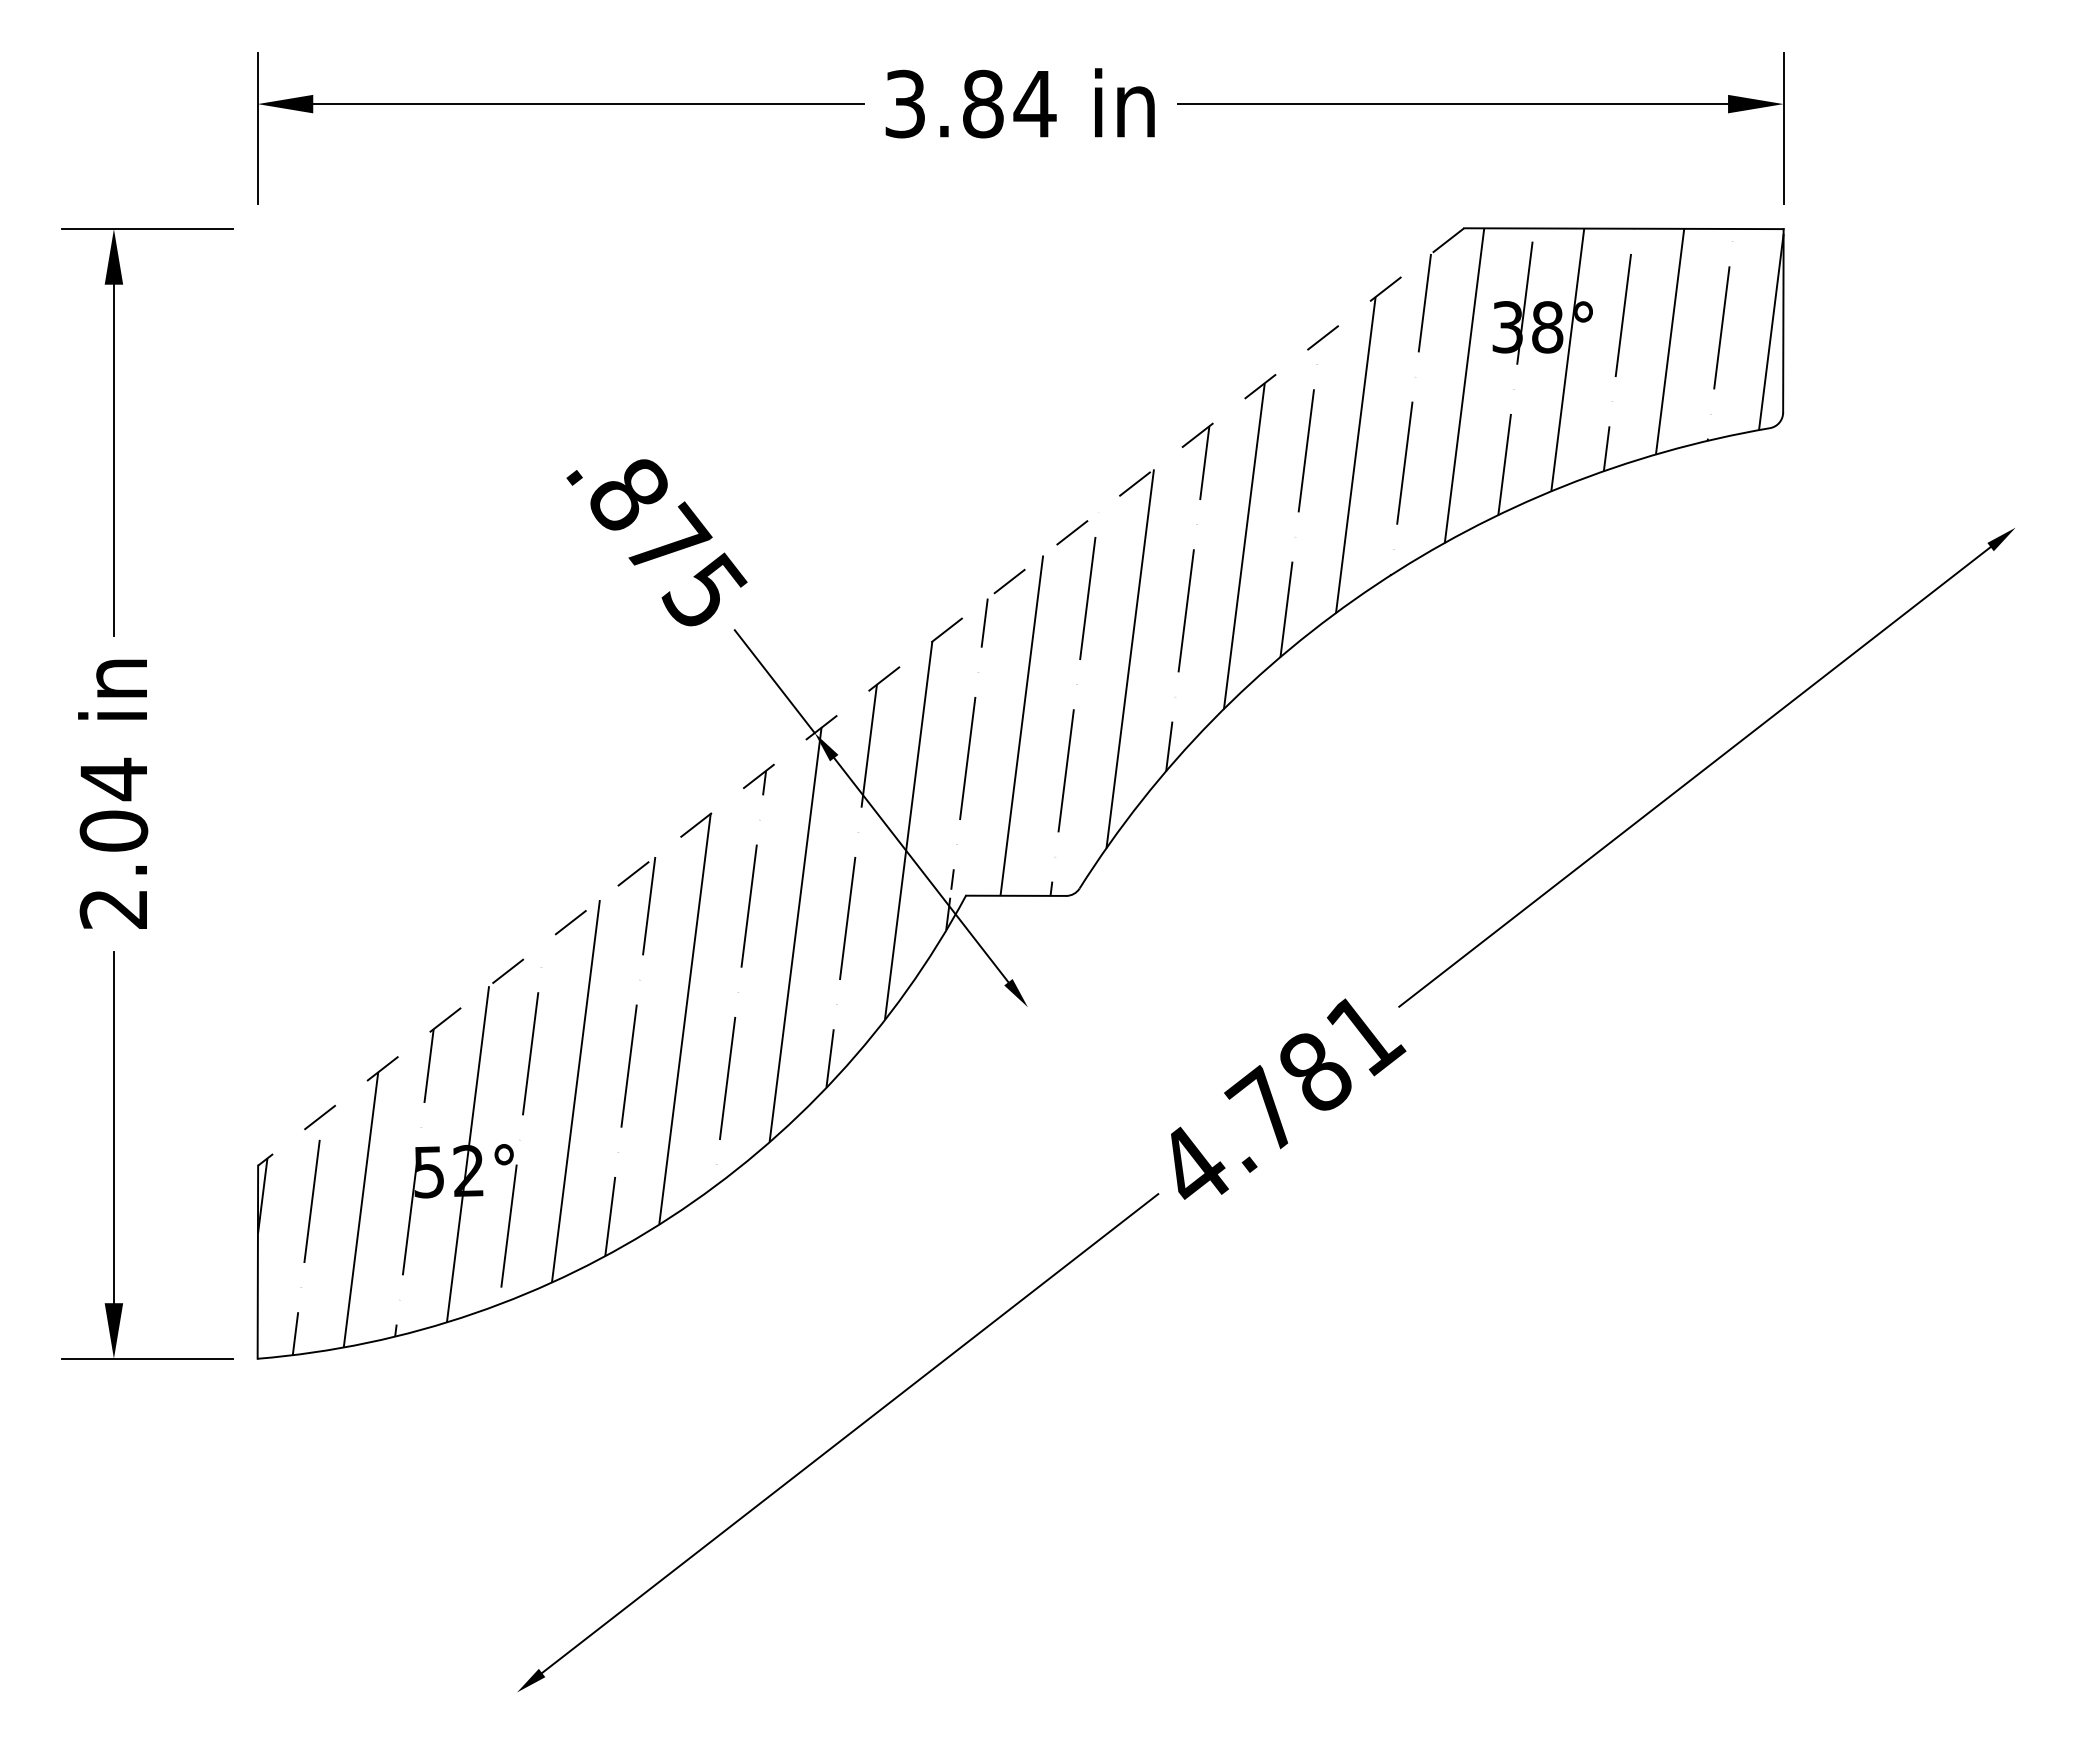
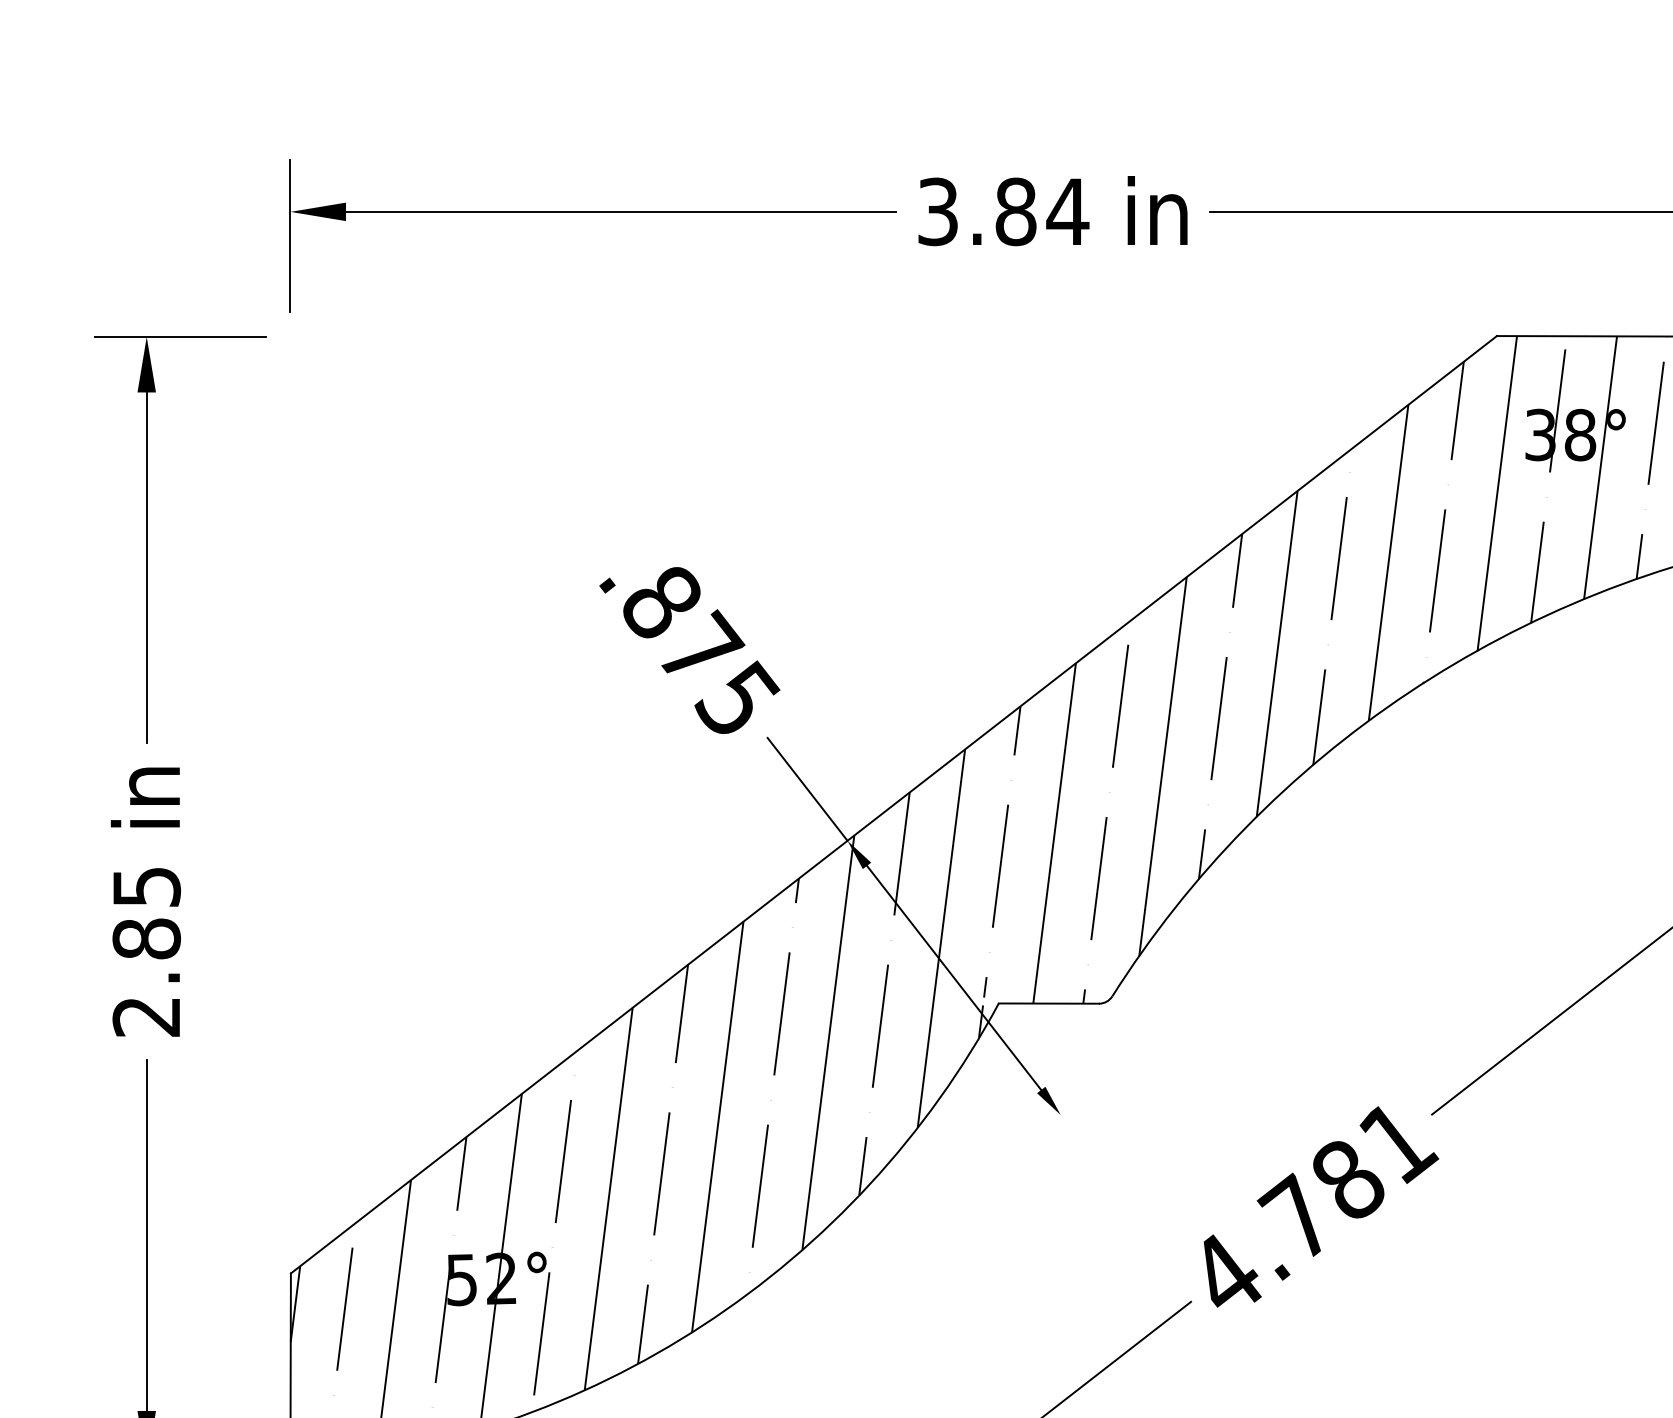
line: (861, 696) -> (894, 804), dashed -> solid
text: (114, 804) -> (147, 912), 2.04 -> 2.85

